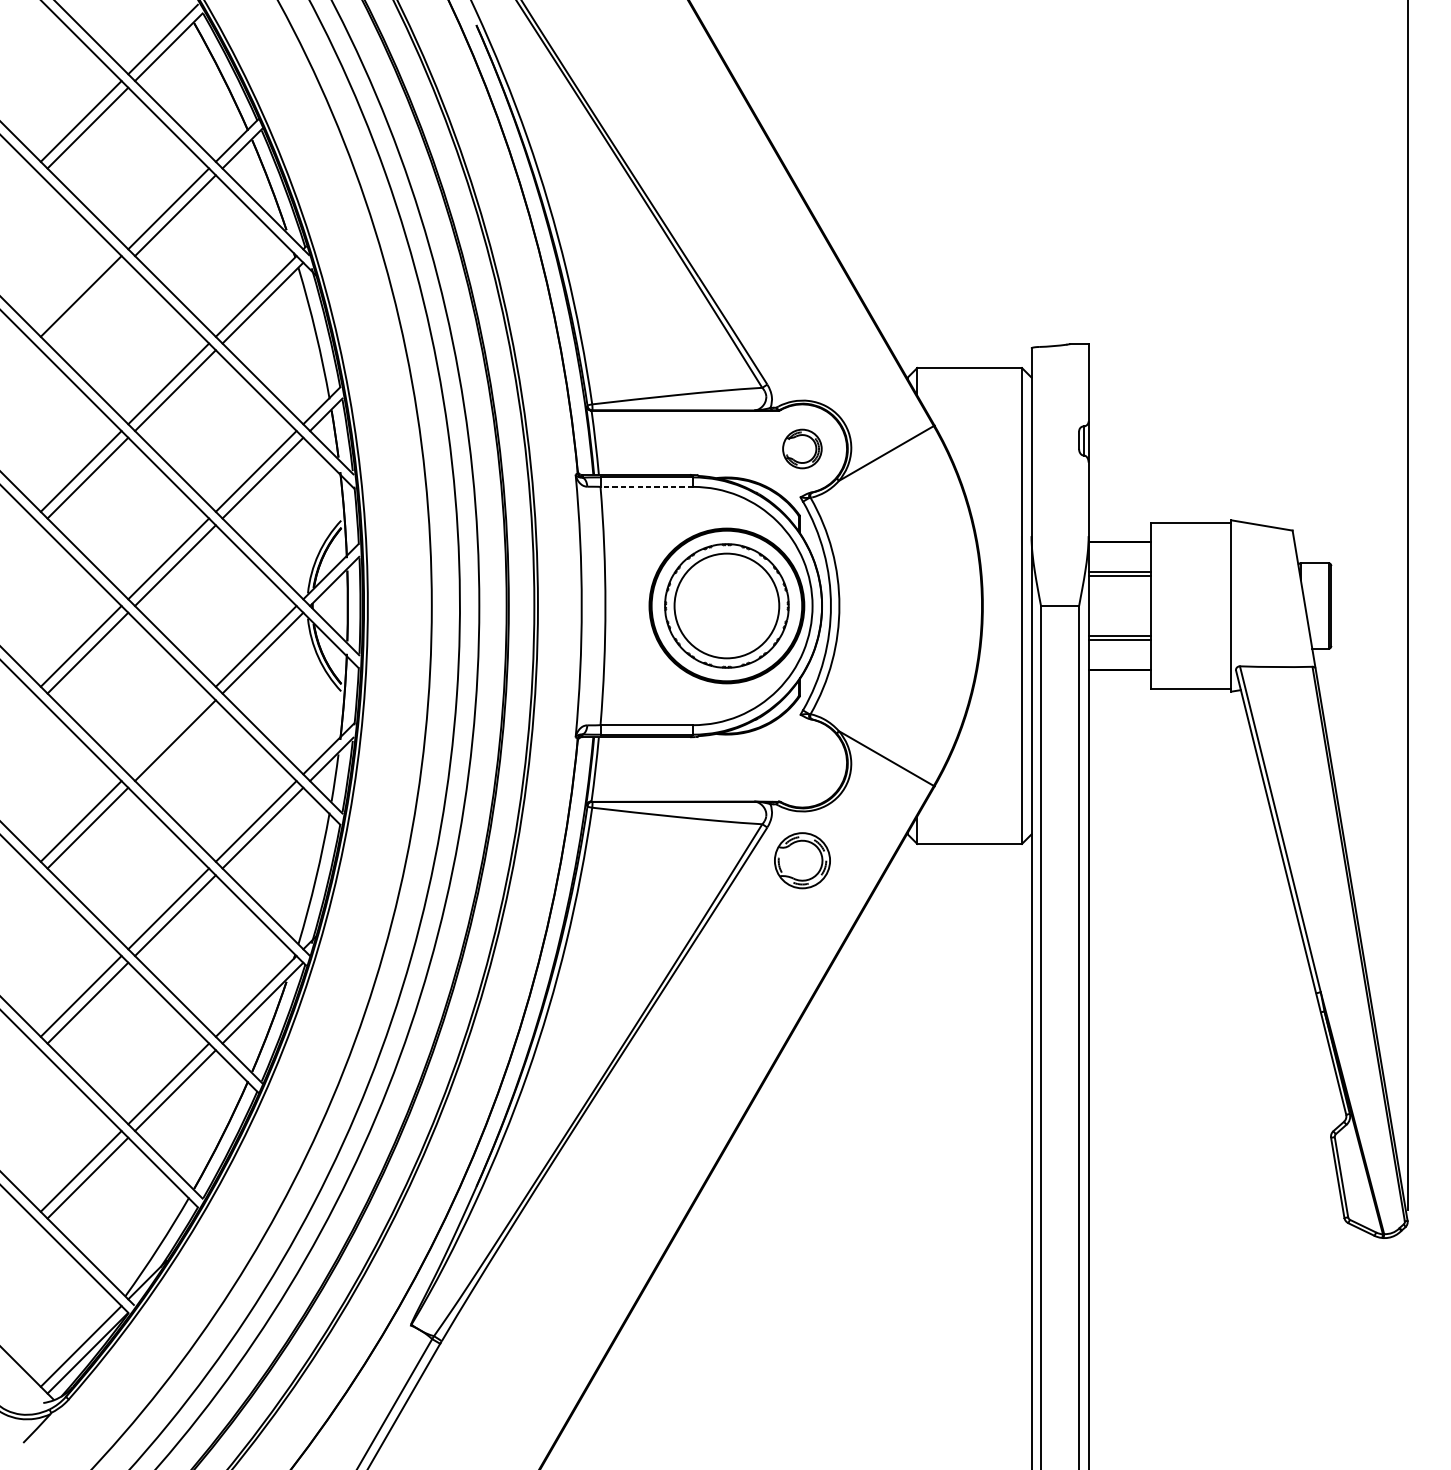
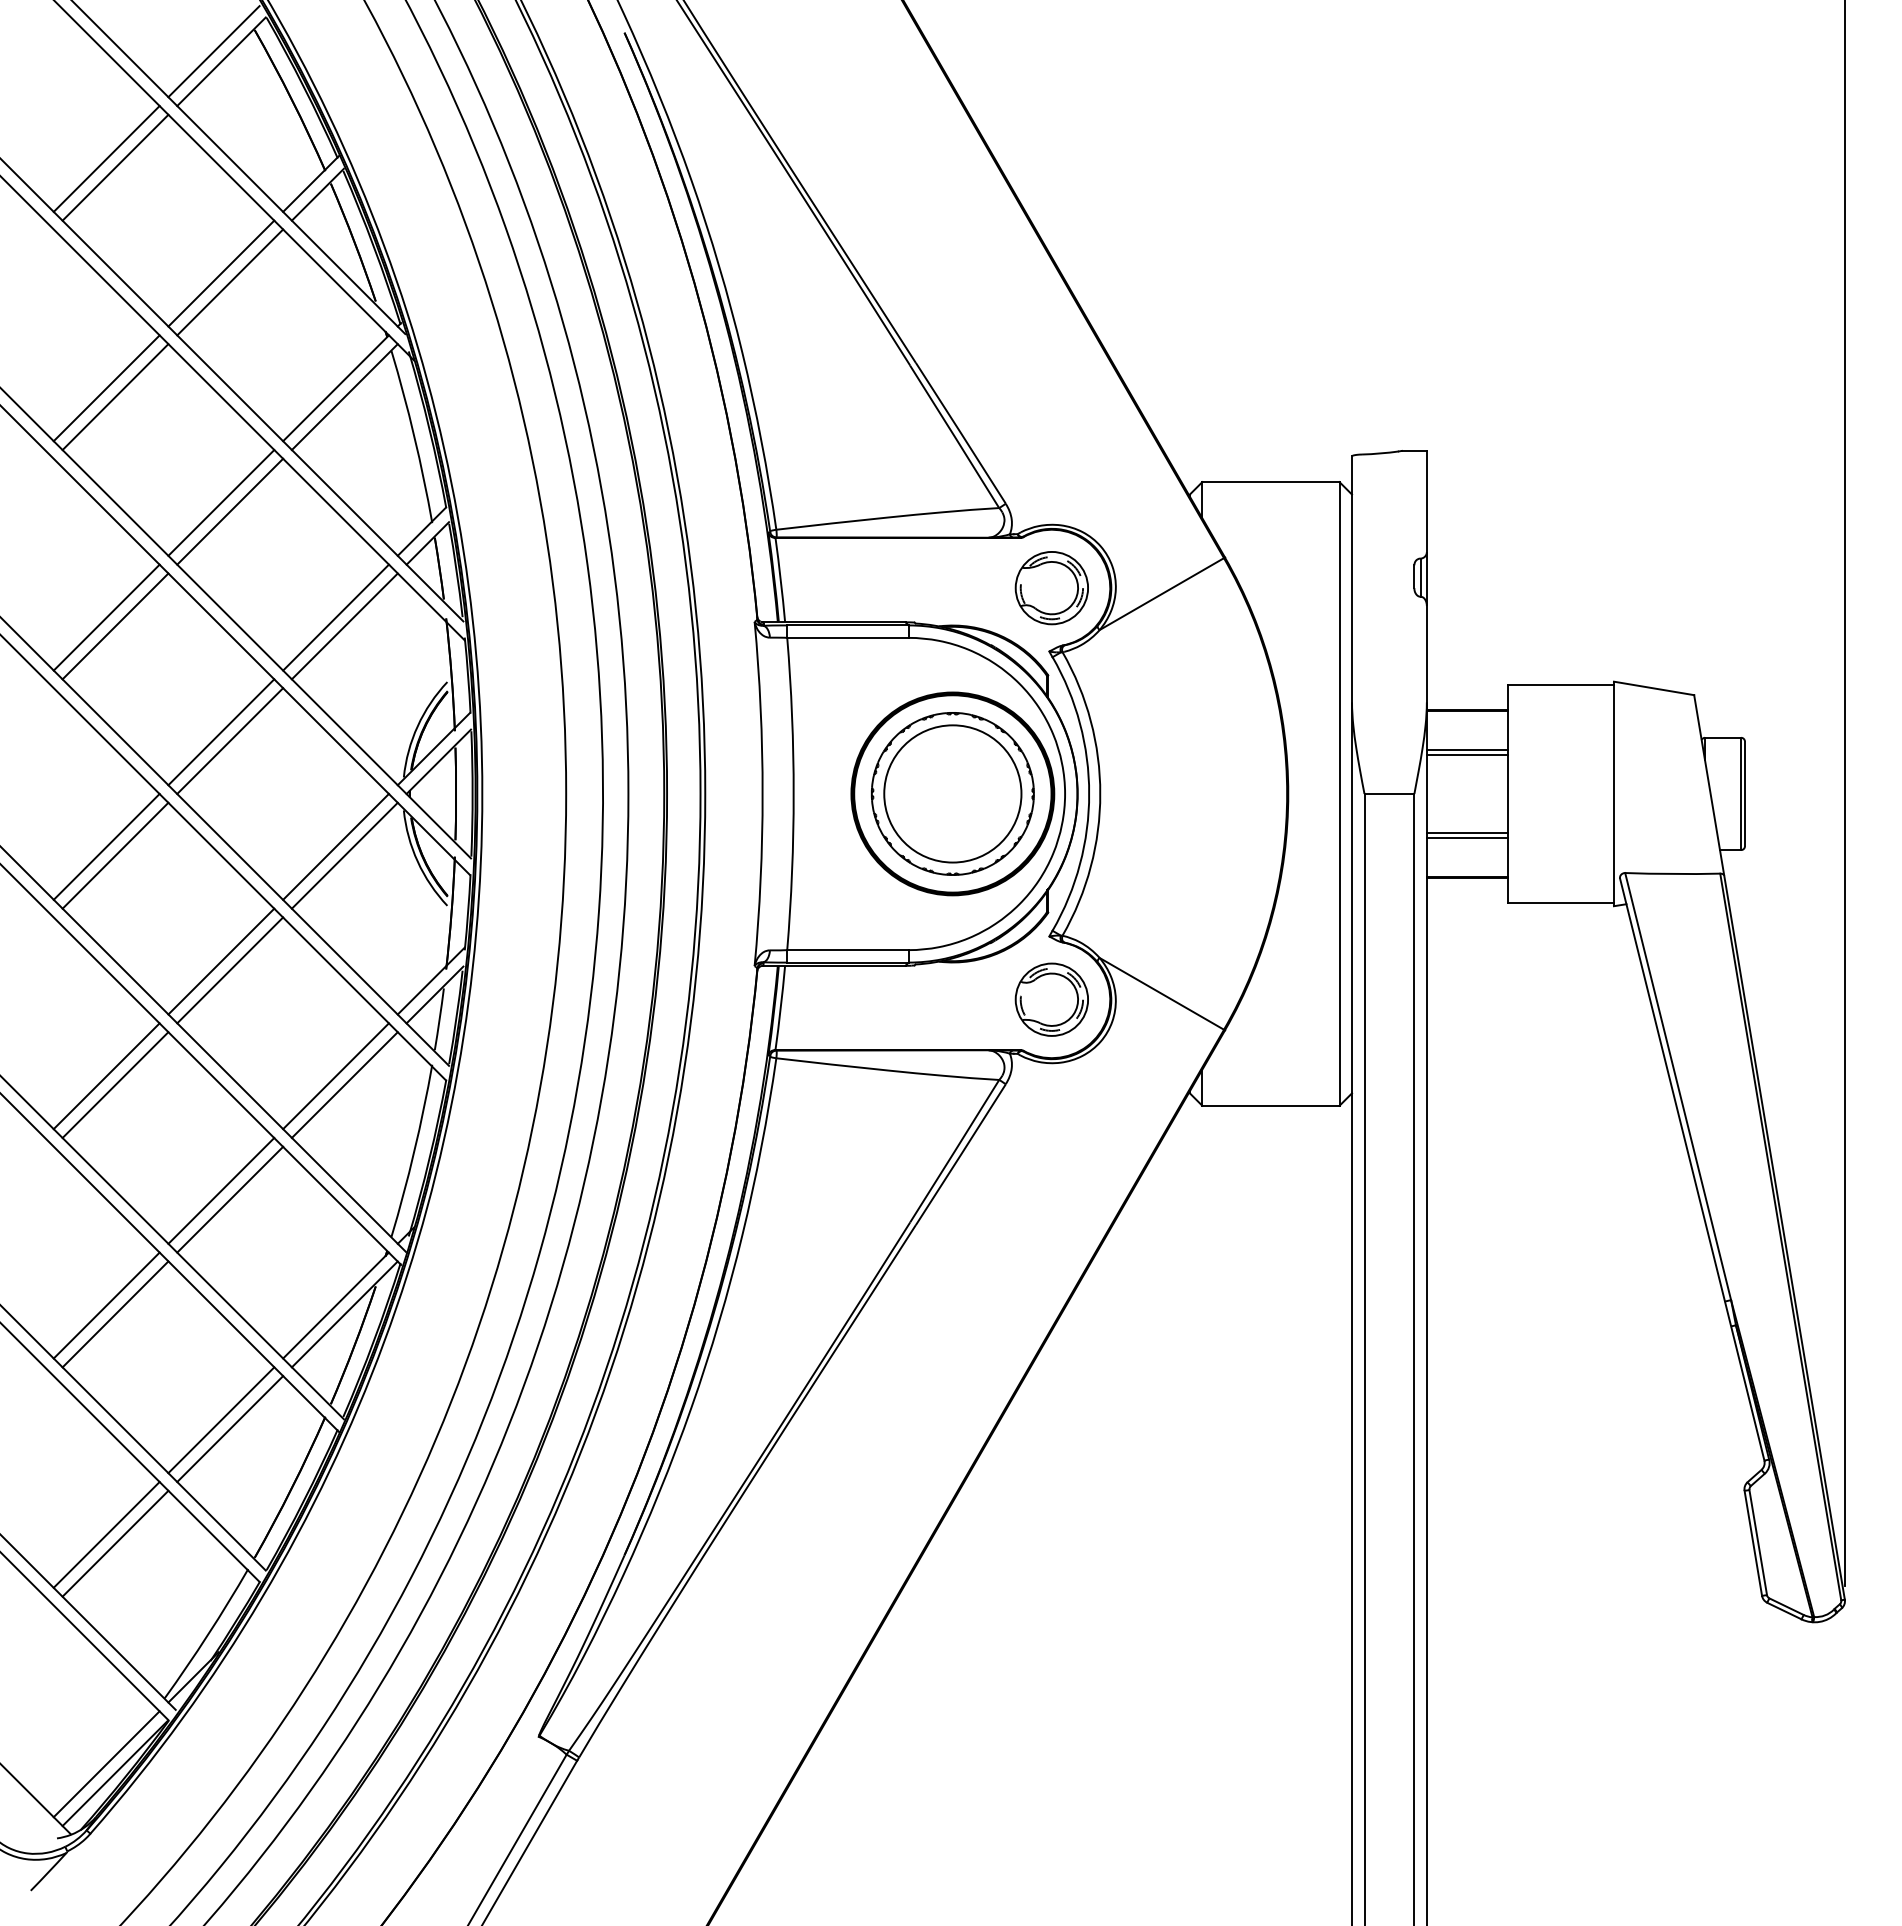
line: (87, 303) -> (115, 397), added
part: (802, 449) -> (1051, 588), size x1.43
line: (646, 486) -> (847, 637), dashed -> solid
line: (168, 733) -> (221, 961), added
part: (802, 860) -> (1051, 999), moved

